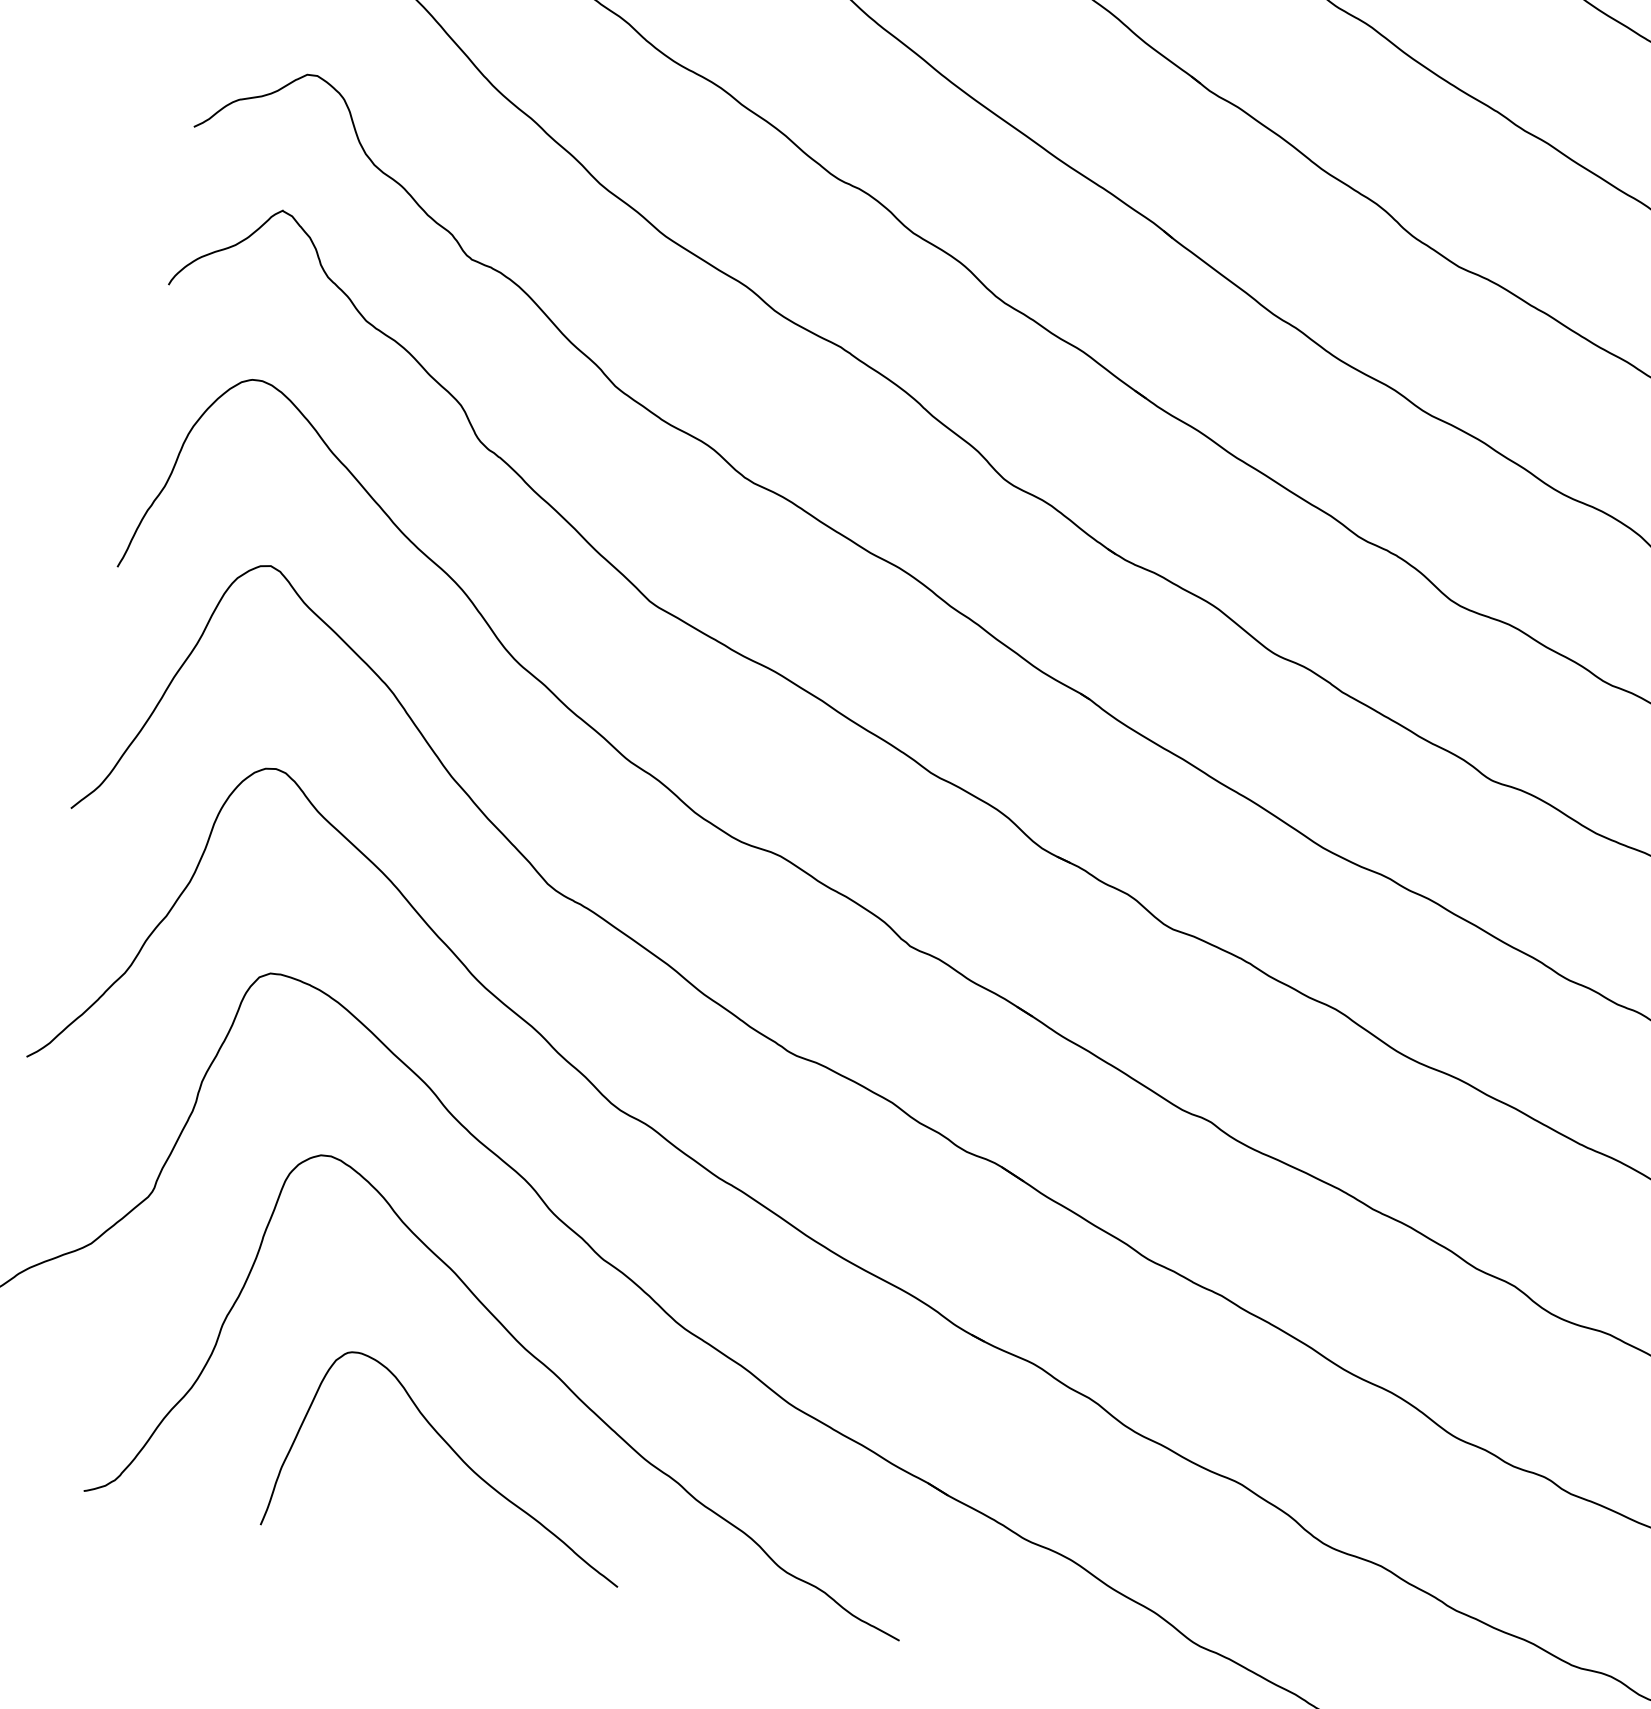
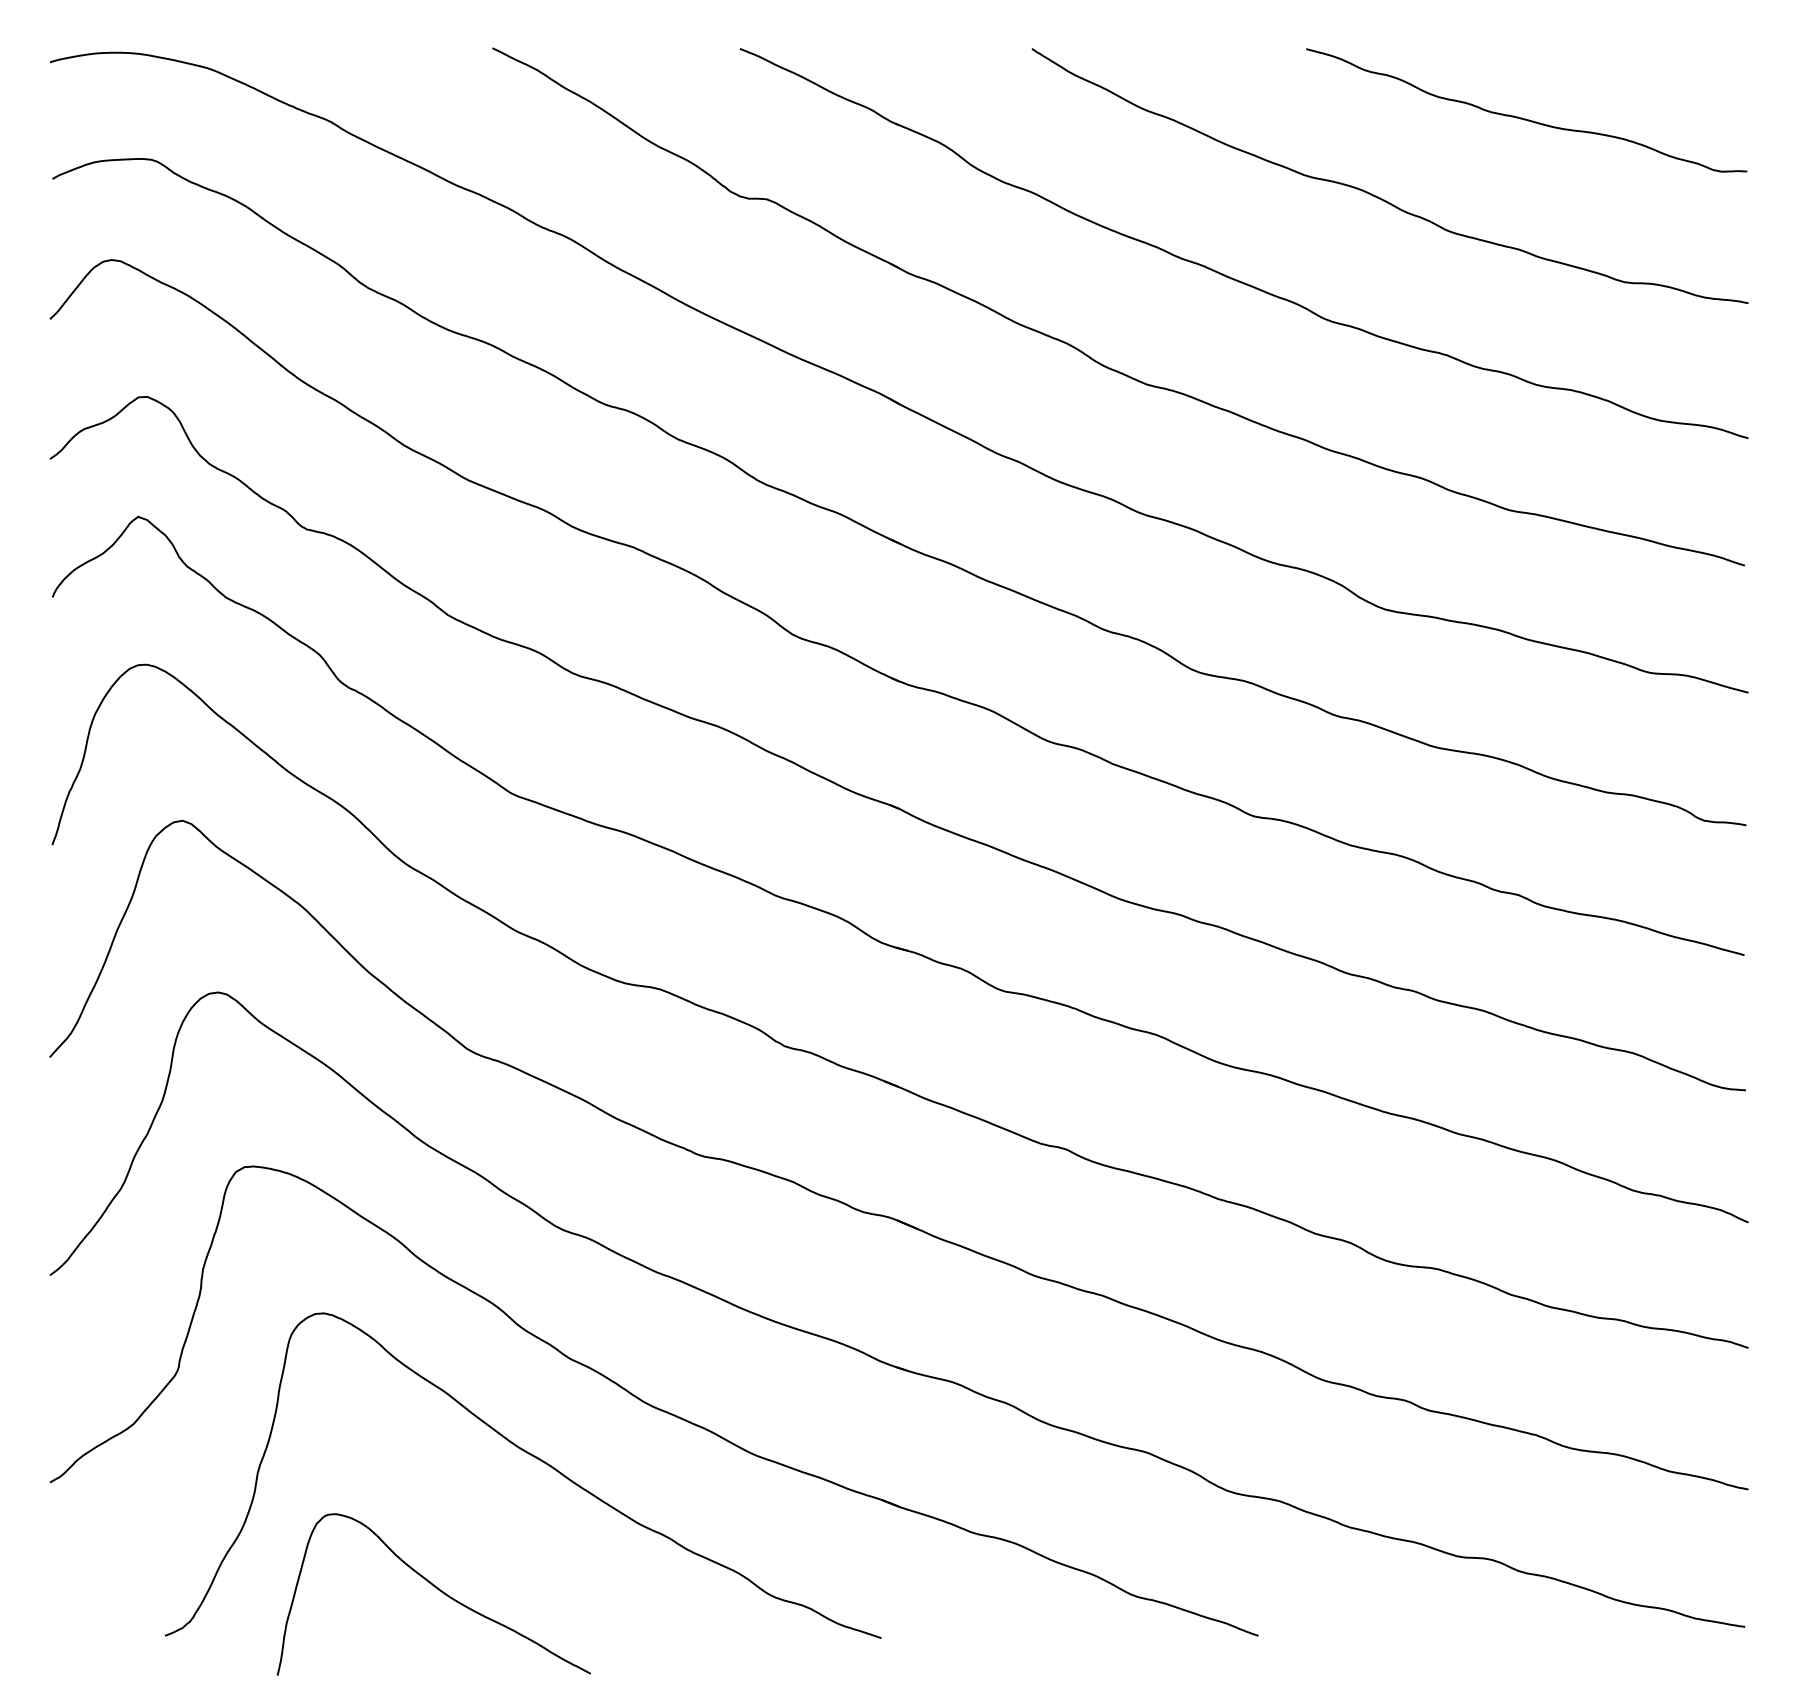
curve: (460, 1459) -> (437, 1589), moved

